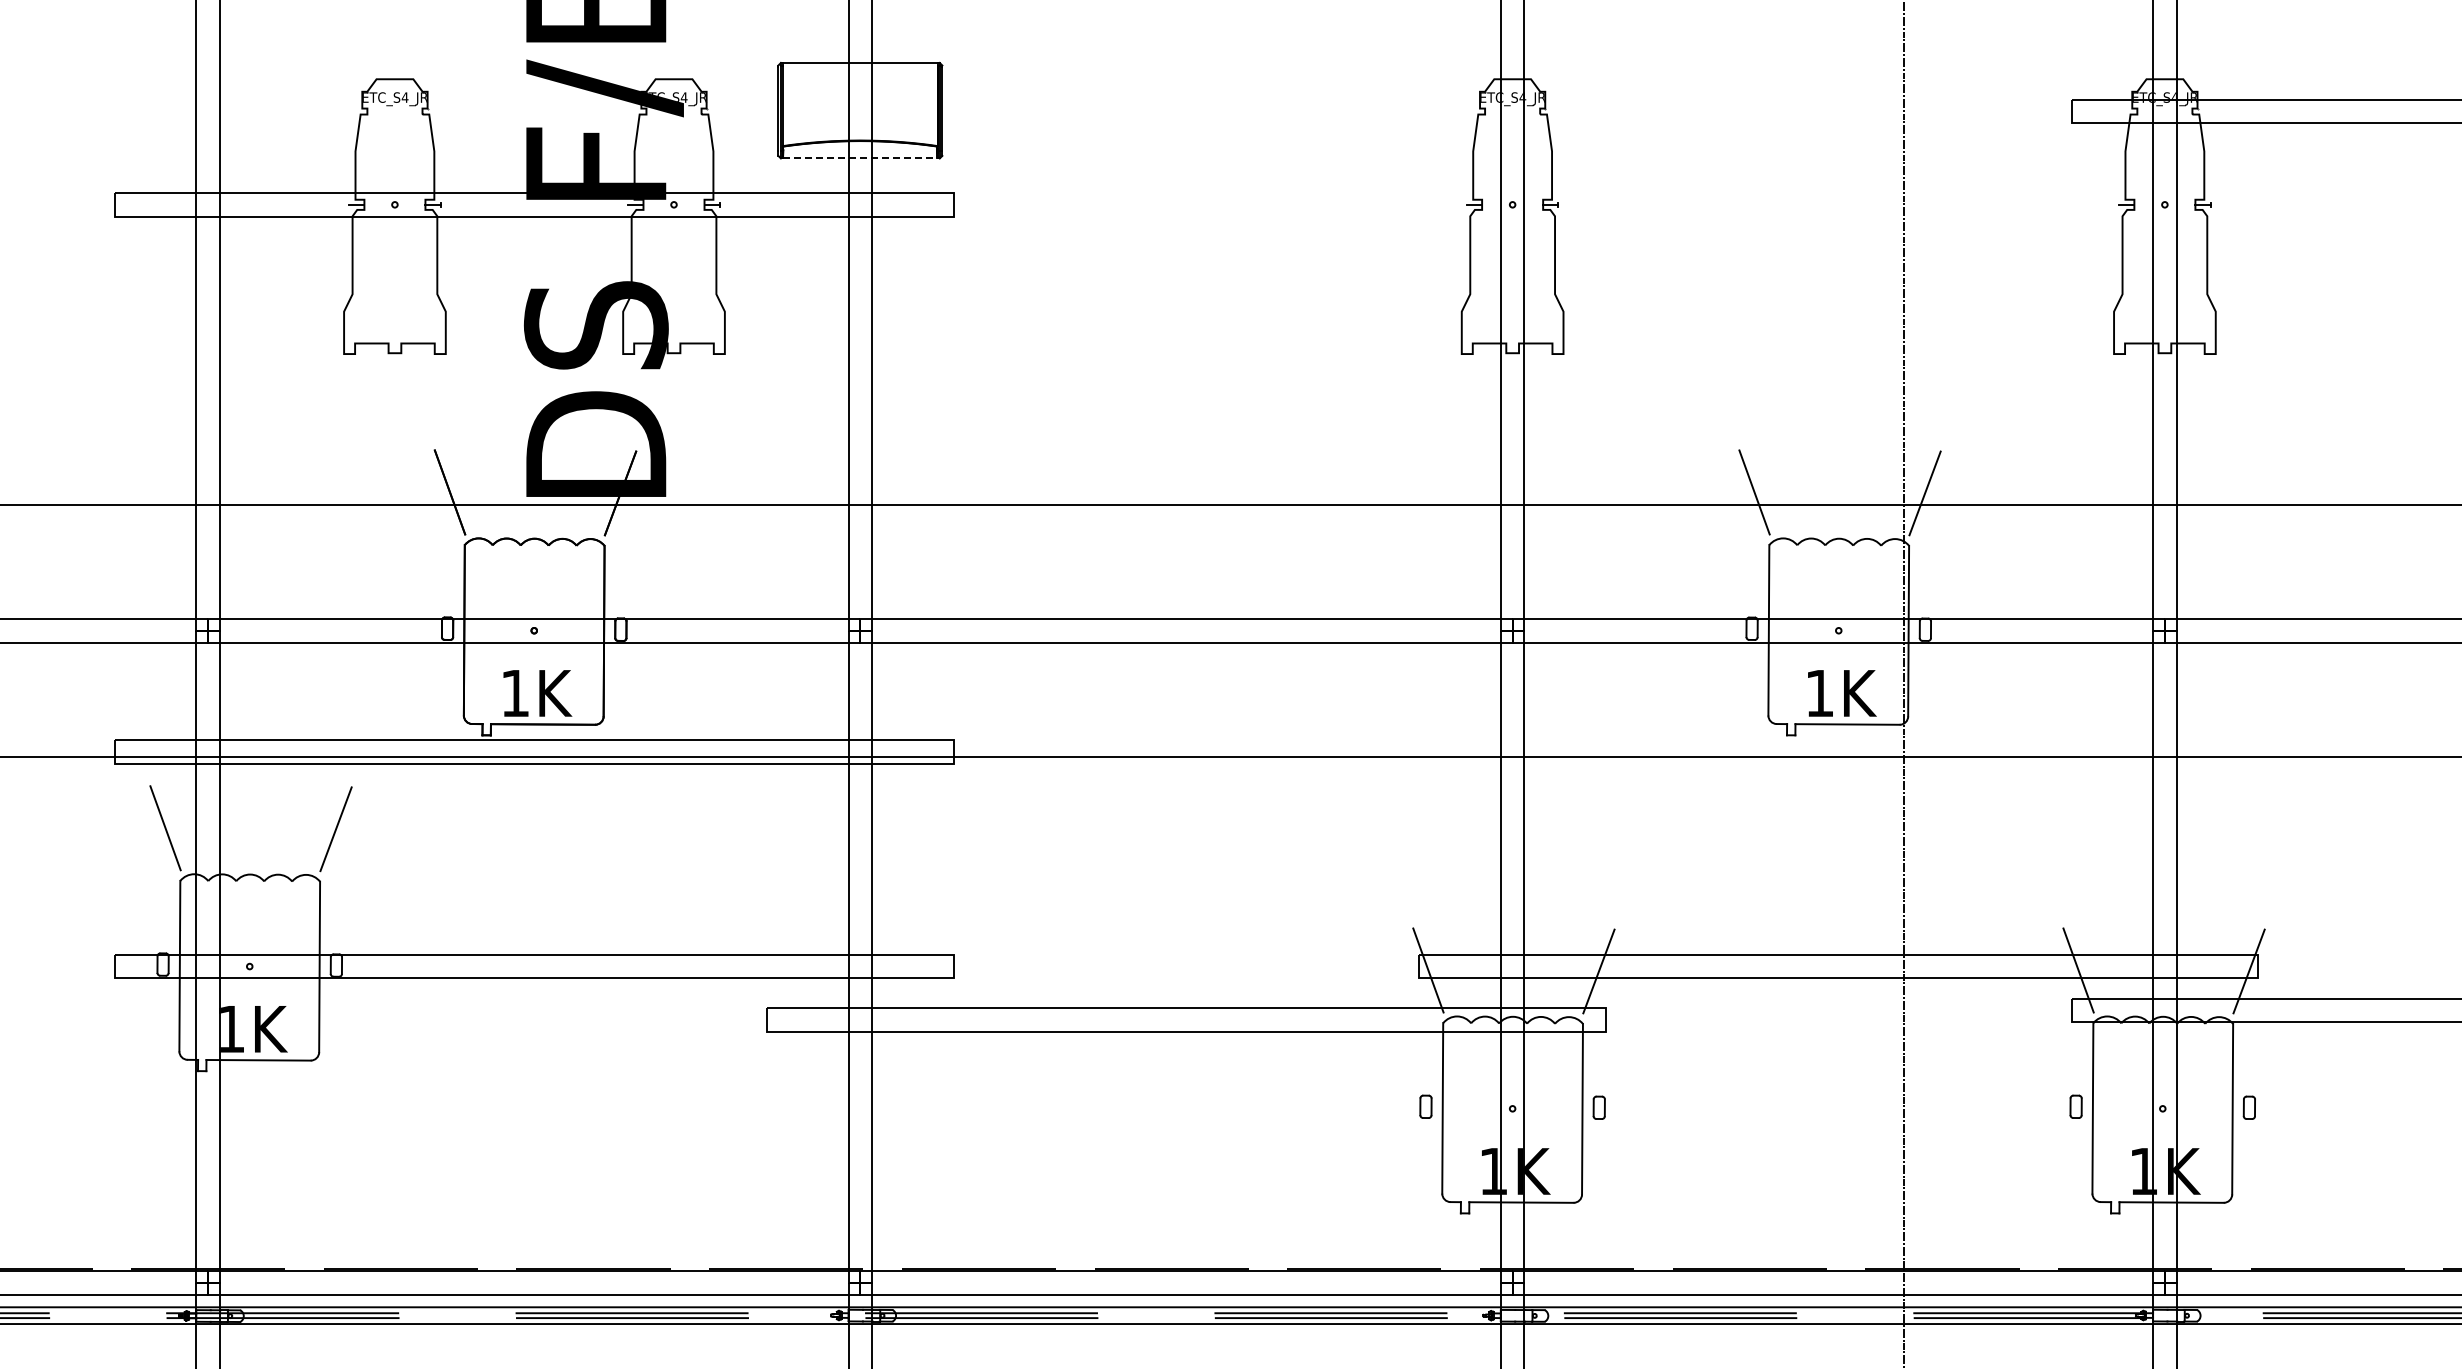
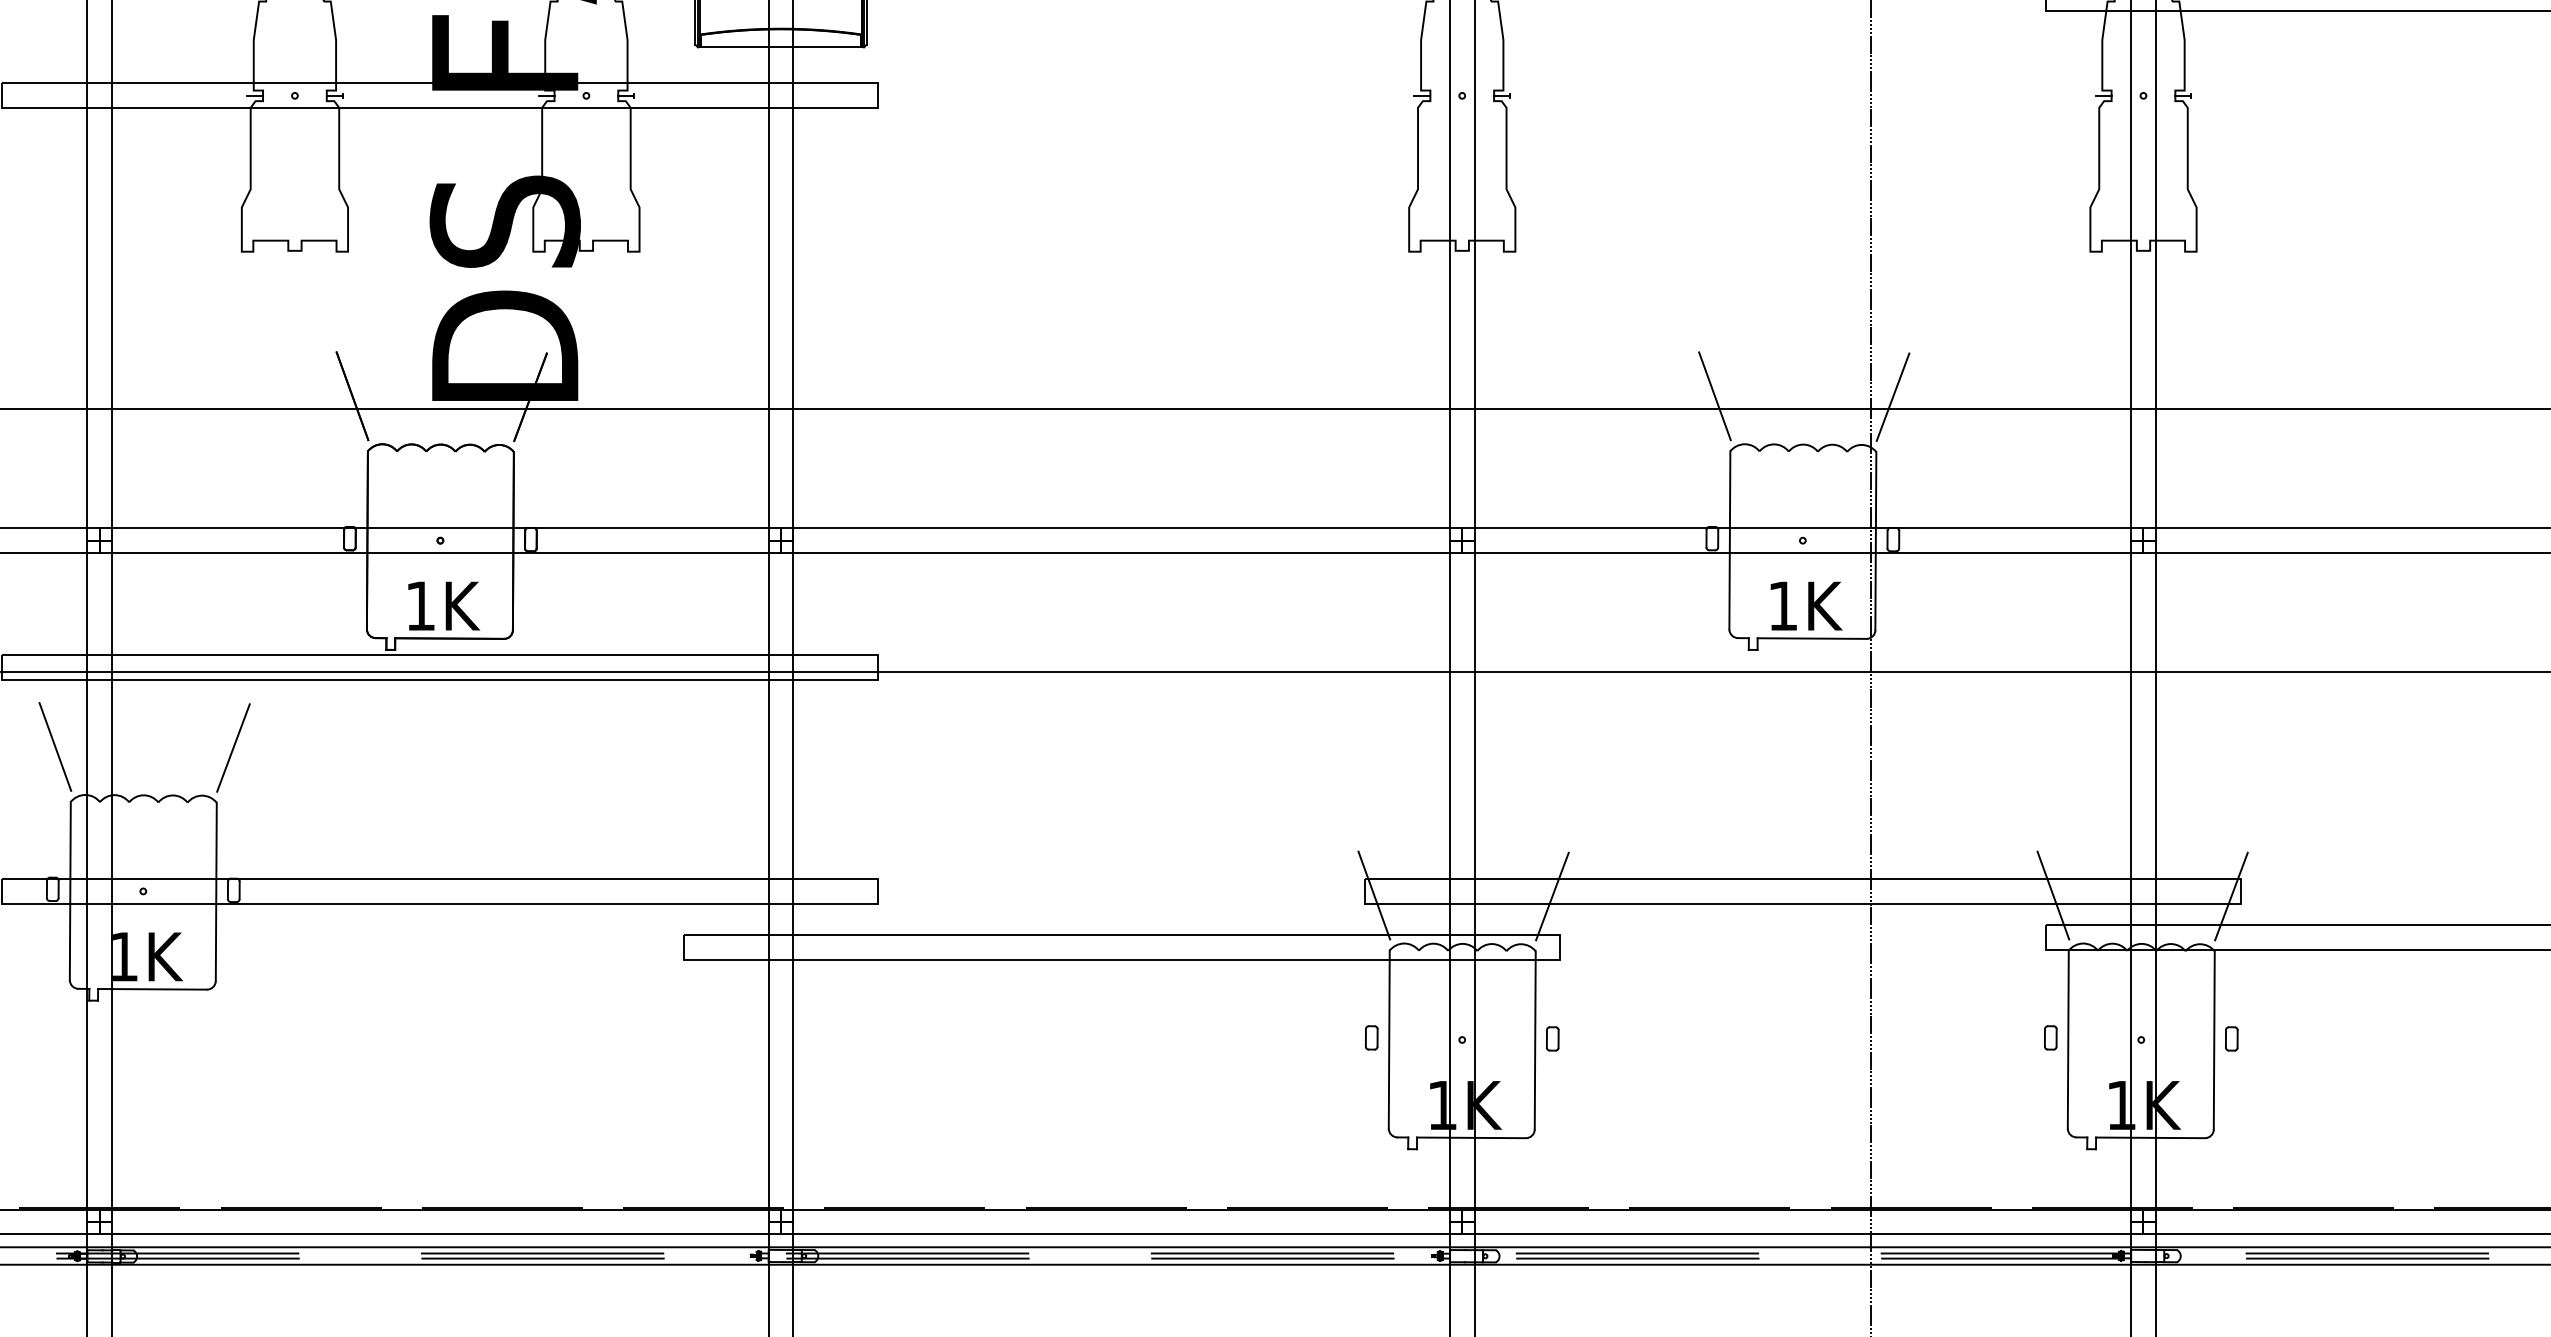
line: (860, 158) -> (781, 47), dashed -> solid

